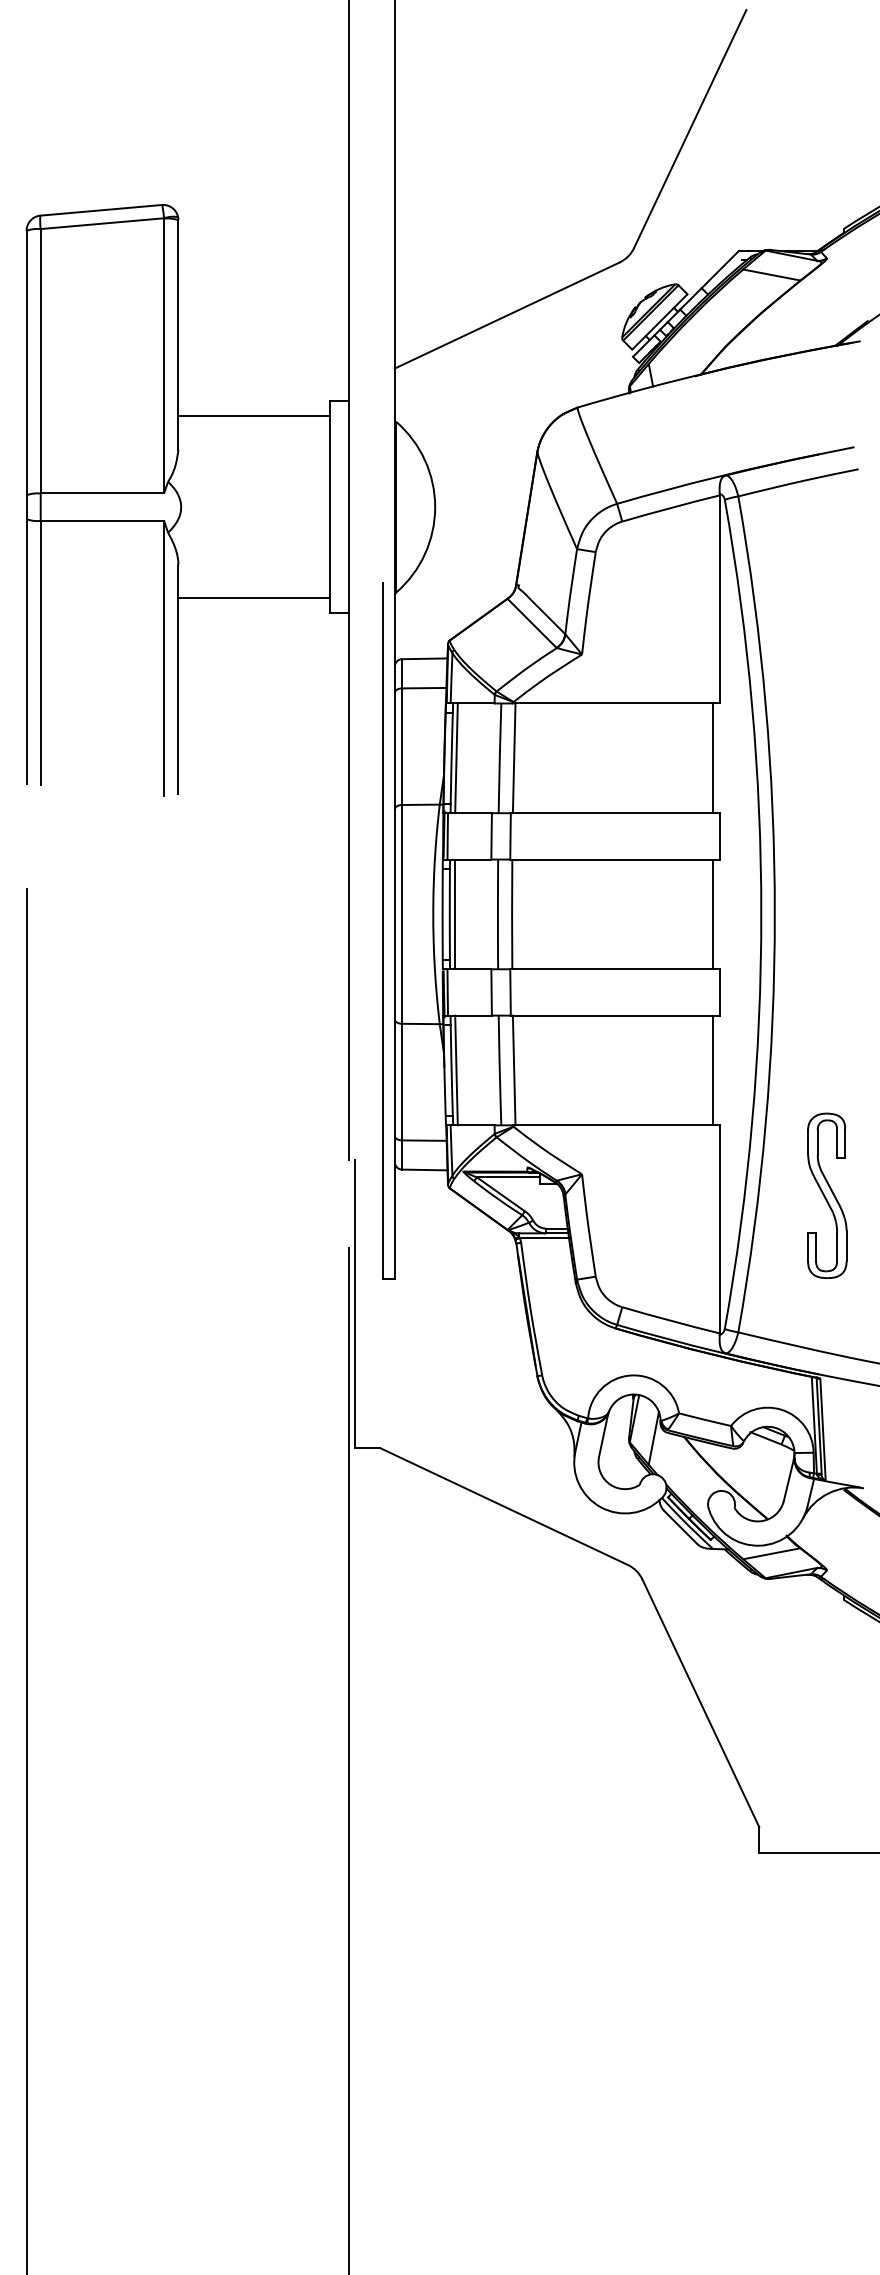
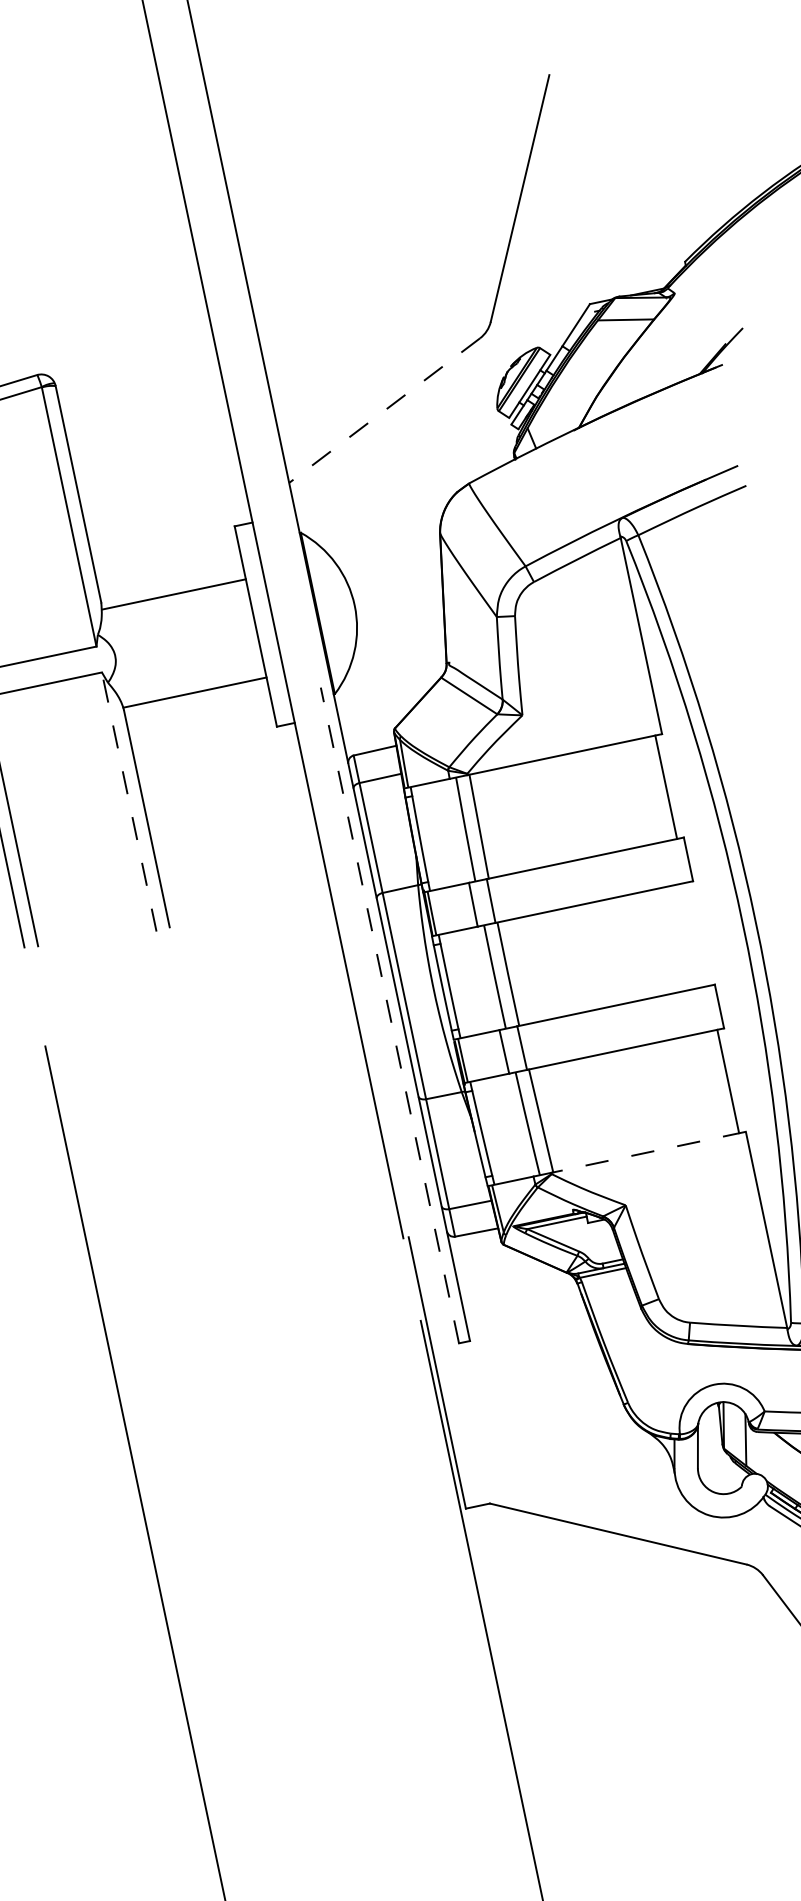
line: (506, 315) -> (383, 410), solid -> dashed
line: (254, 416) -> (174, 594), moved
line: (254, 598) -> (195, 692), moved
line: (164, 657) -> (129, 801), solid -> dashed
line: (456, 758) -> (424, 838), removed
line: (454, 914) -> (453, 985), removed
line: (712, 914) -> (697, 934), removed
line: (383, 930) -> (390, 1014), solid -> dashed
line: (456, 1070) -> (486, 1132), removed
line: (616, 1125) -> (648, 1152), solid -> dashed

